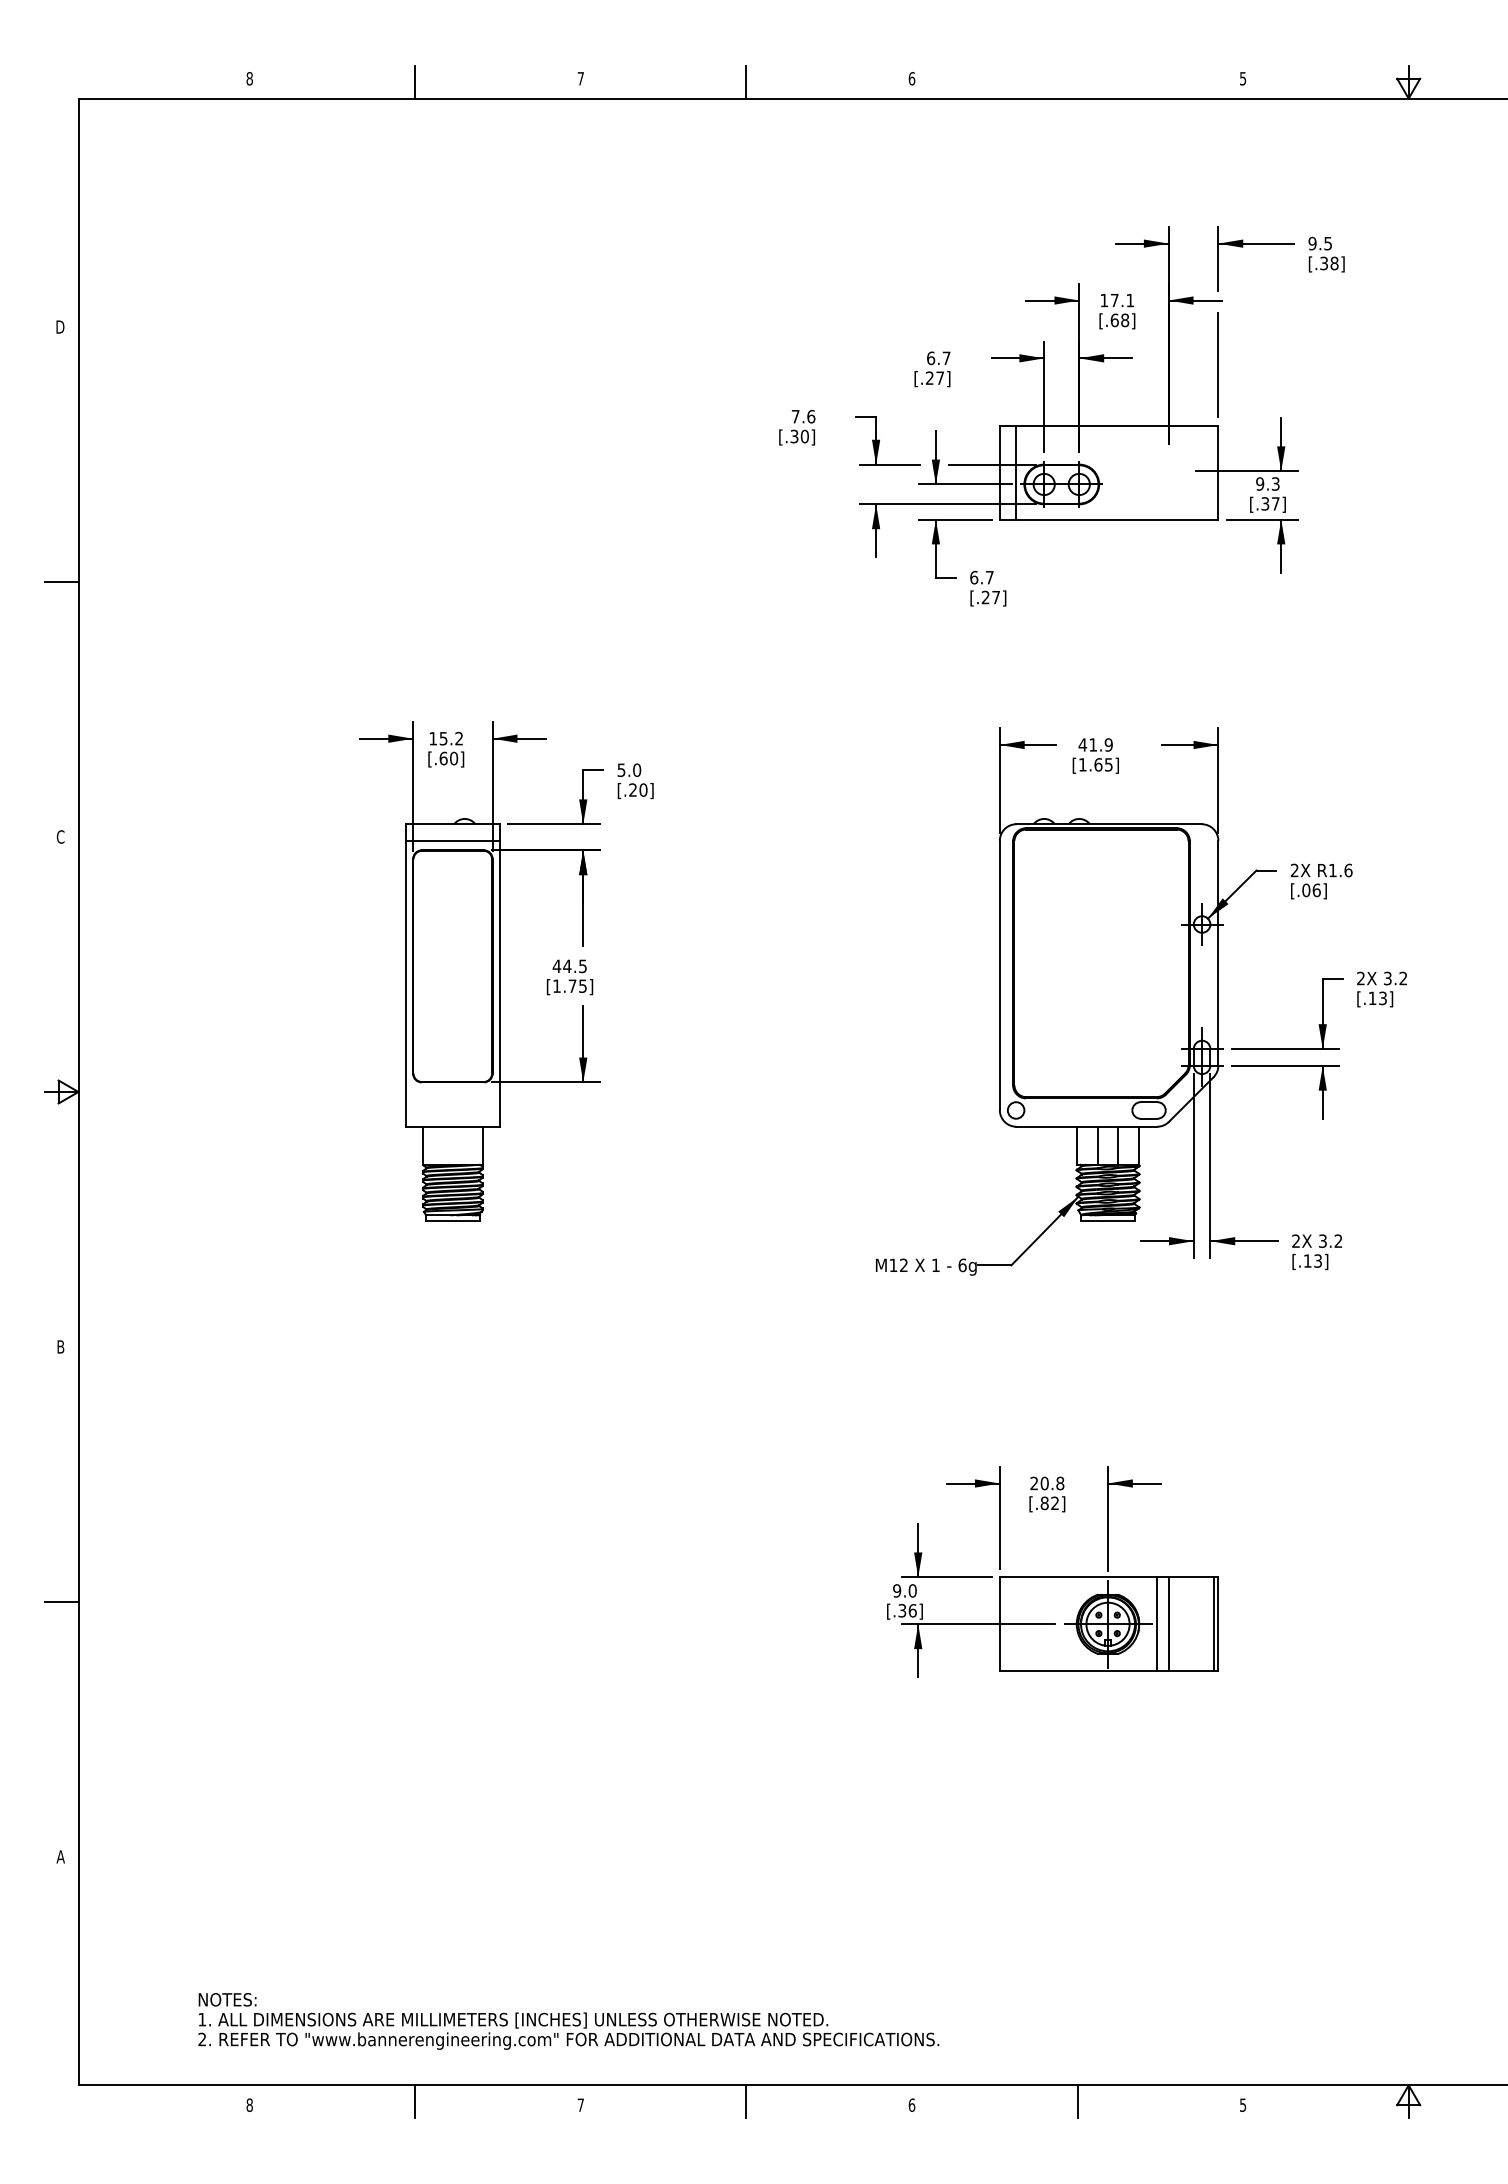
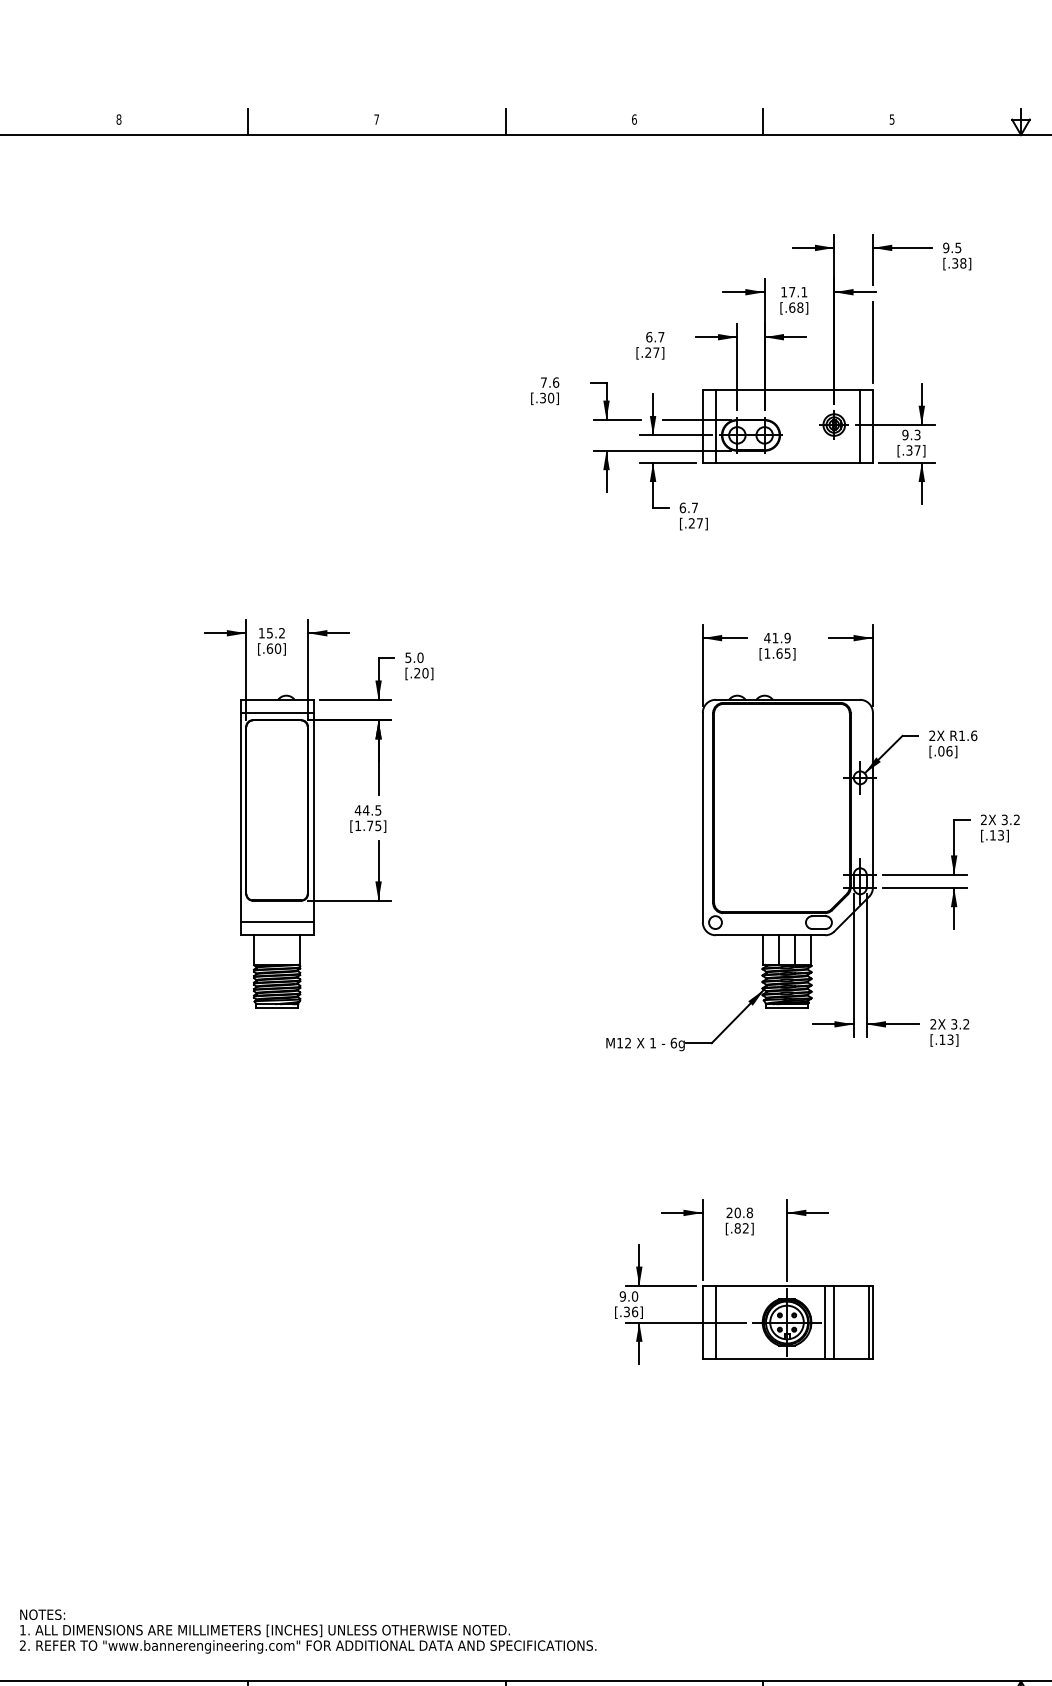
line: (1077, 81) -> (763, 121), added
part: (1168, 471) -> (834, 425), added
line: (1201, 472) -> (859, 426), added
line: (452, 1110) -> (276, 922), added
line: (1016, 1624) -> (715, 1322), added
text: (568, 2021) -> (307, 1631), moved

